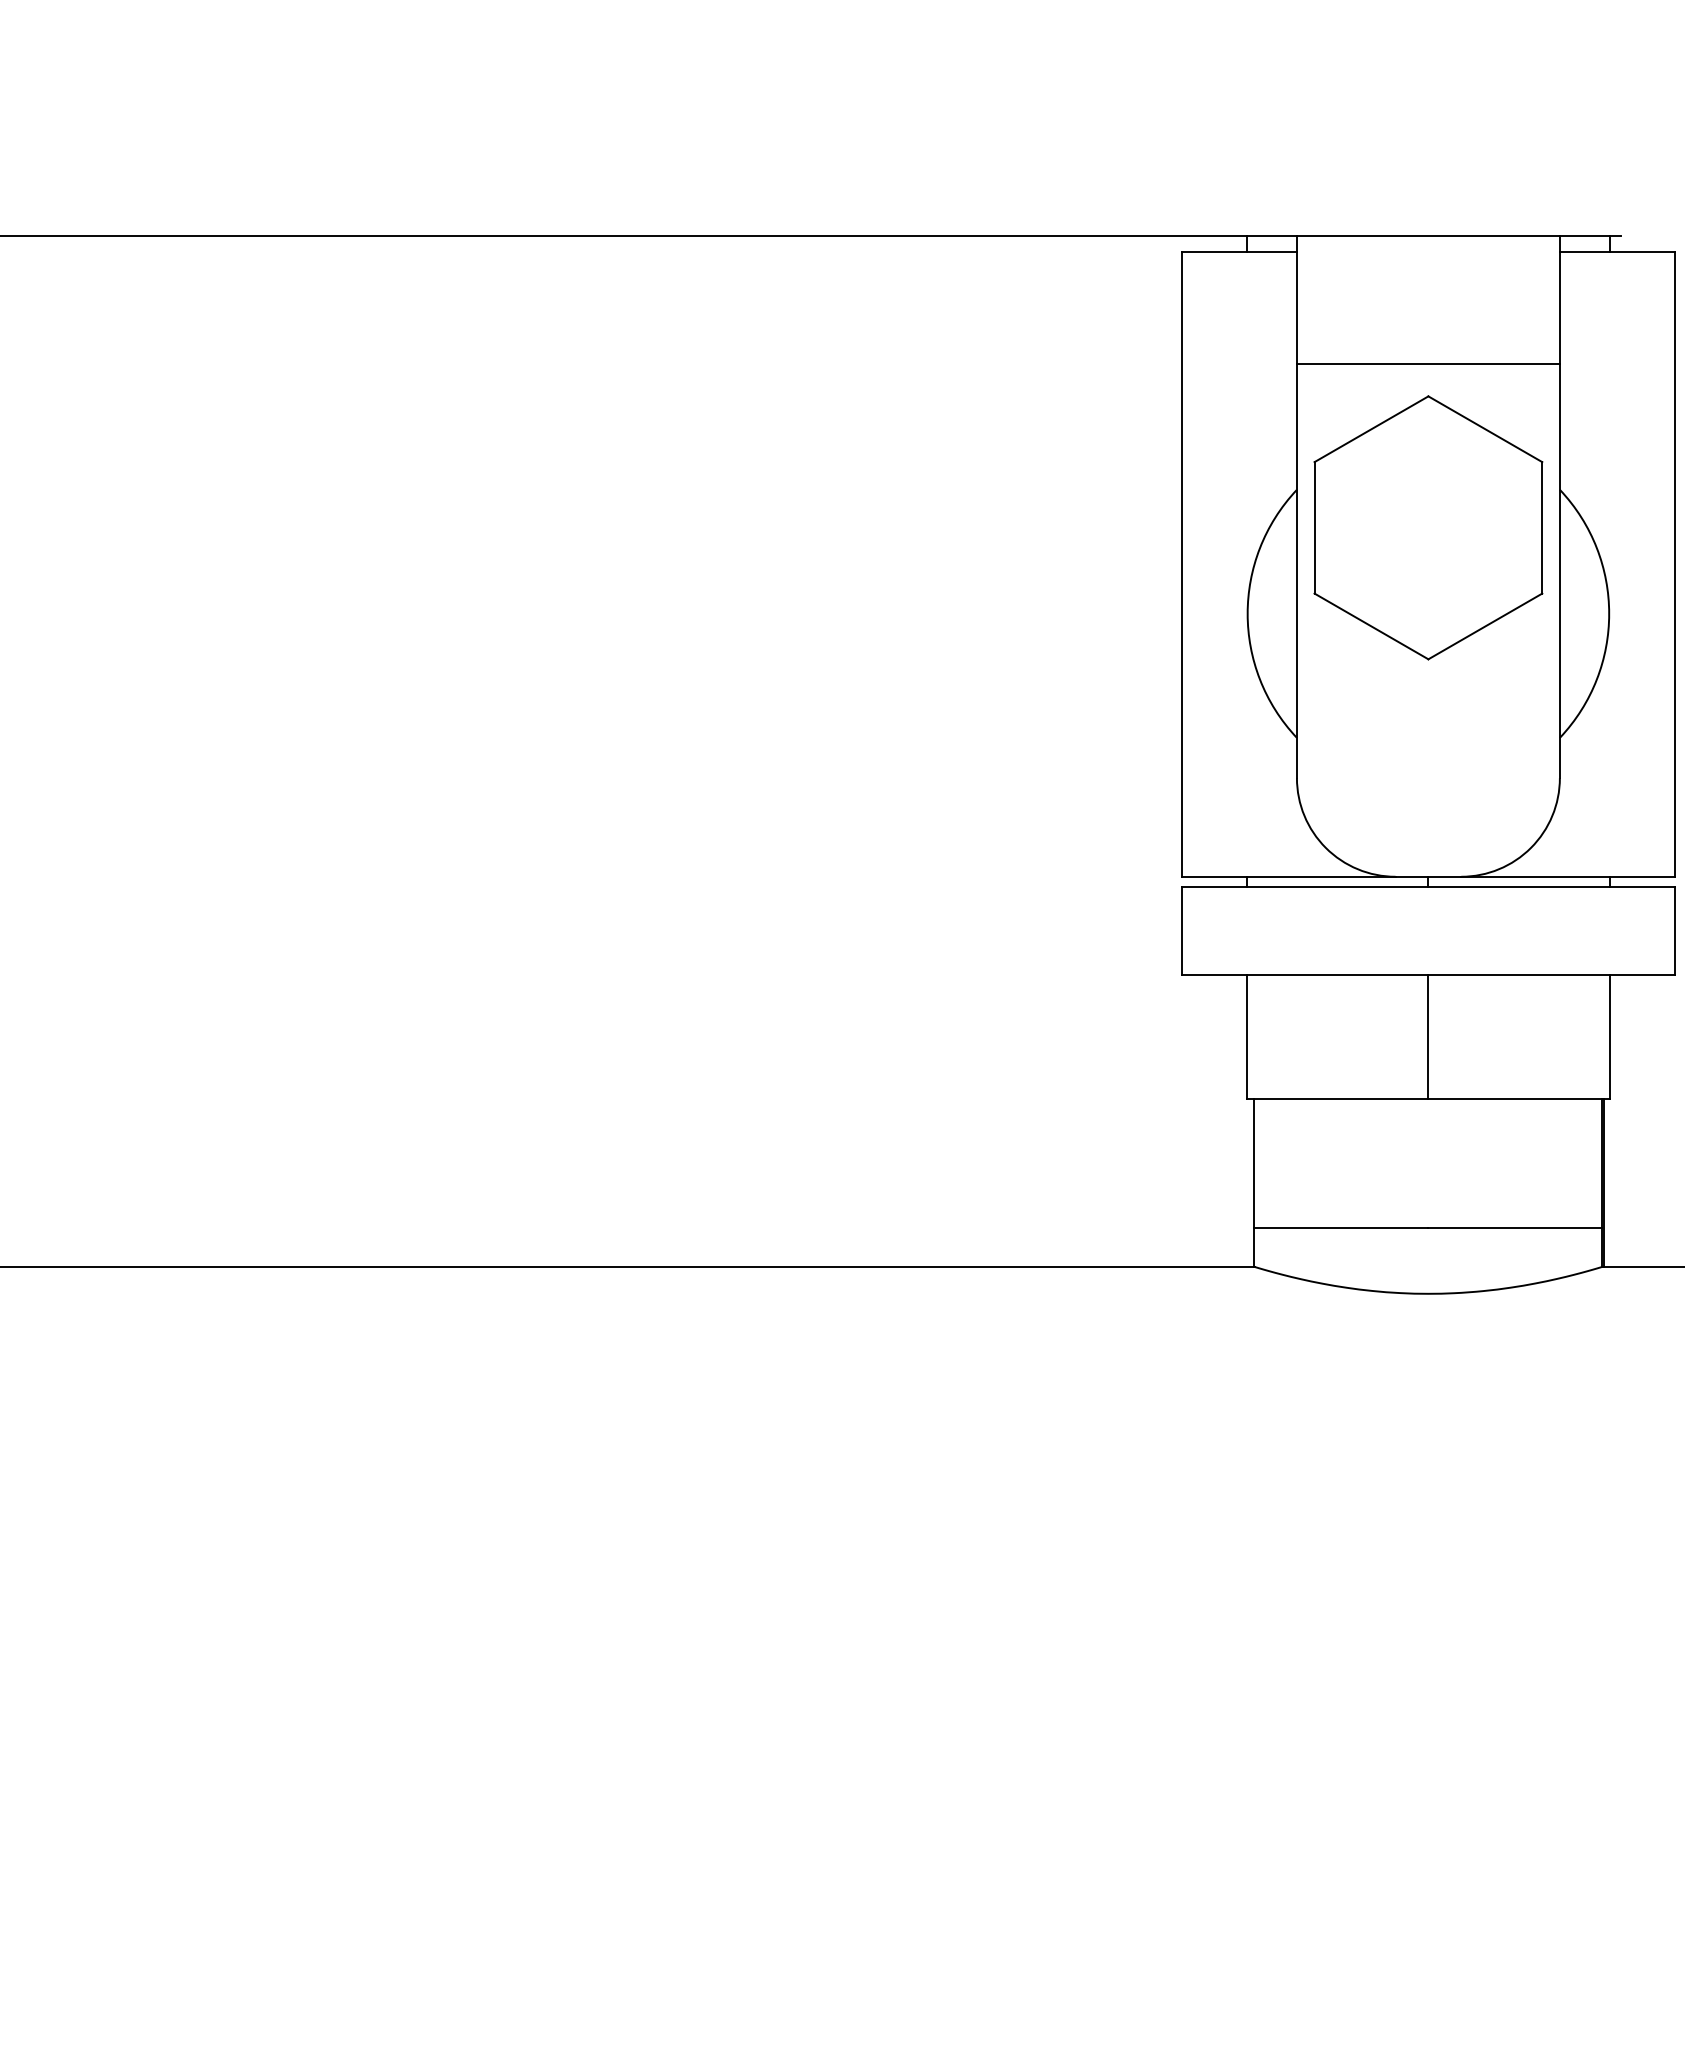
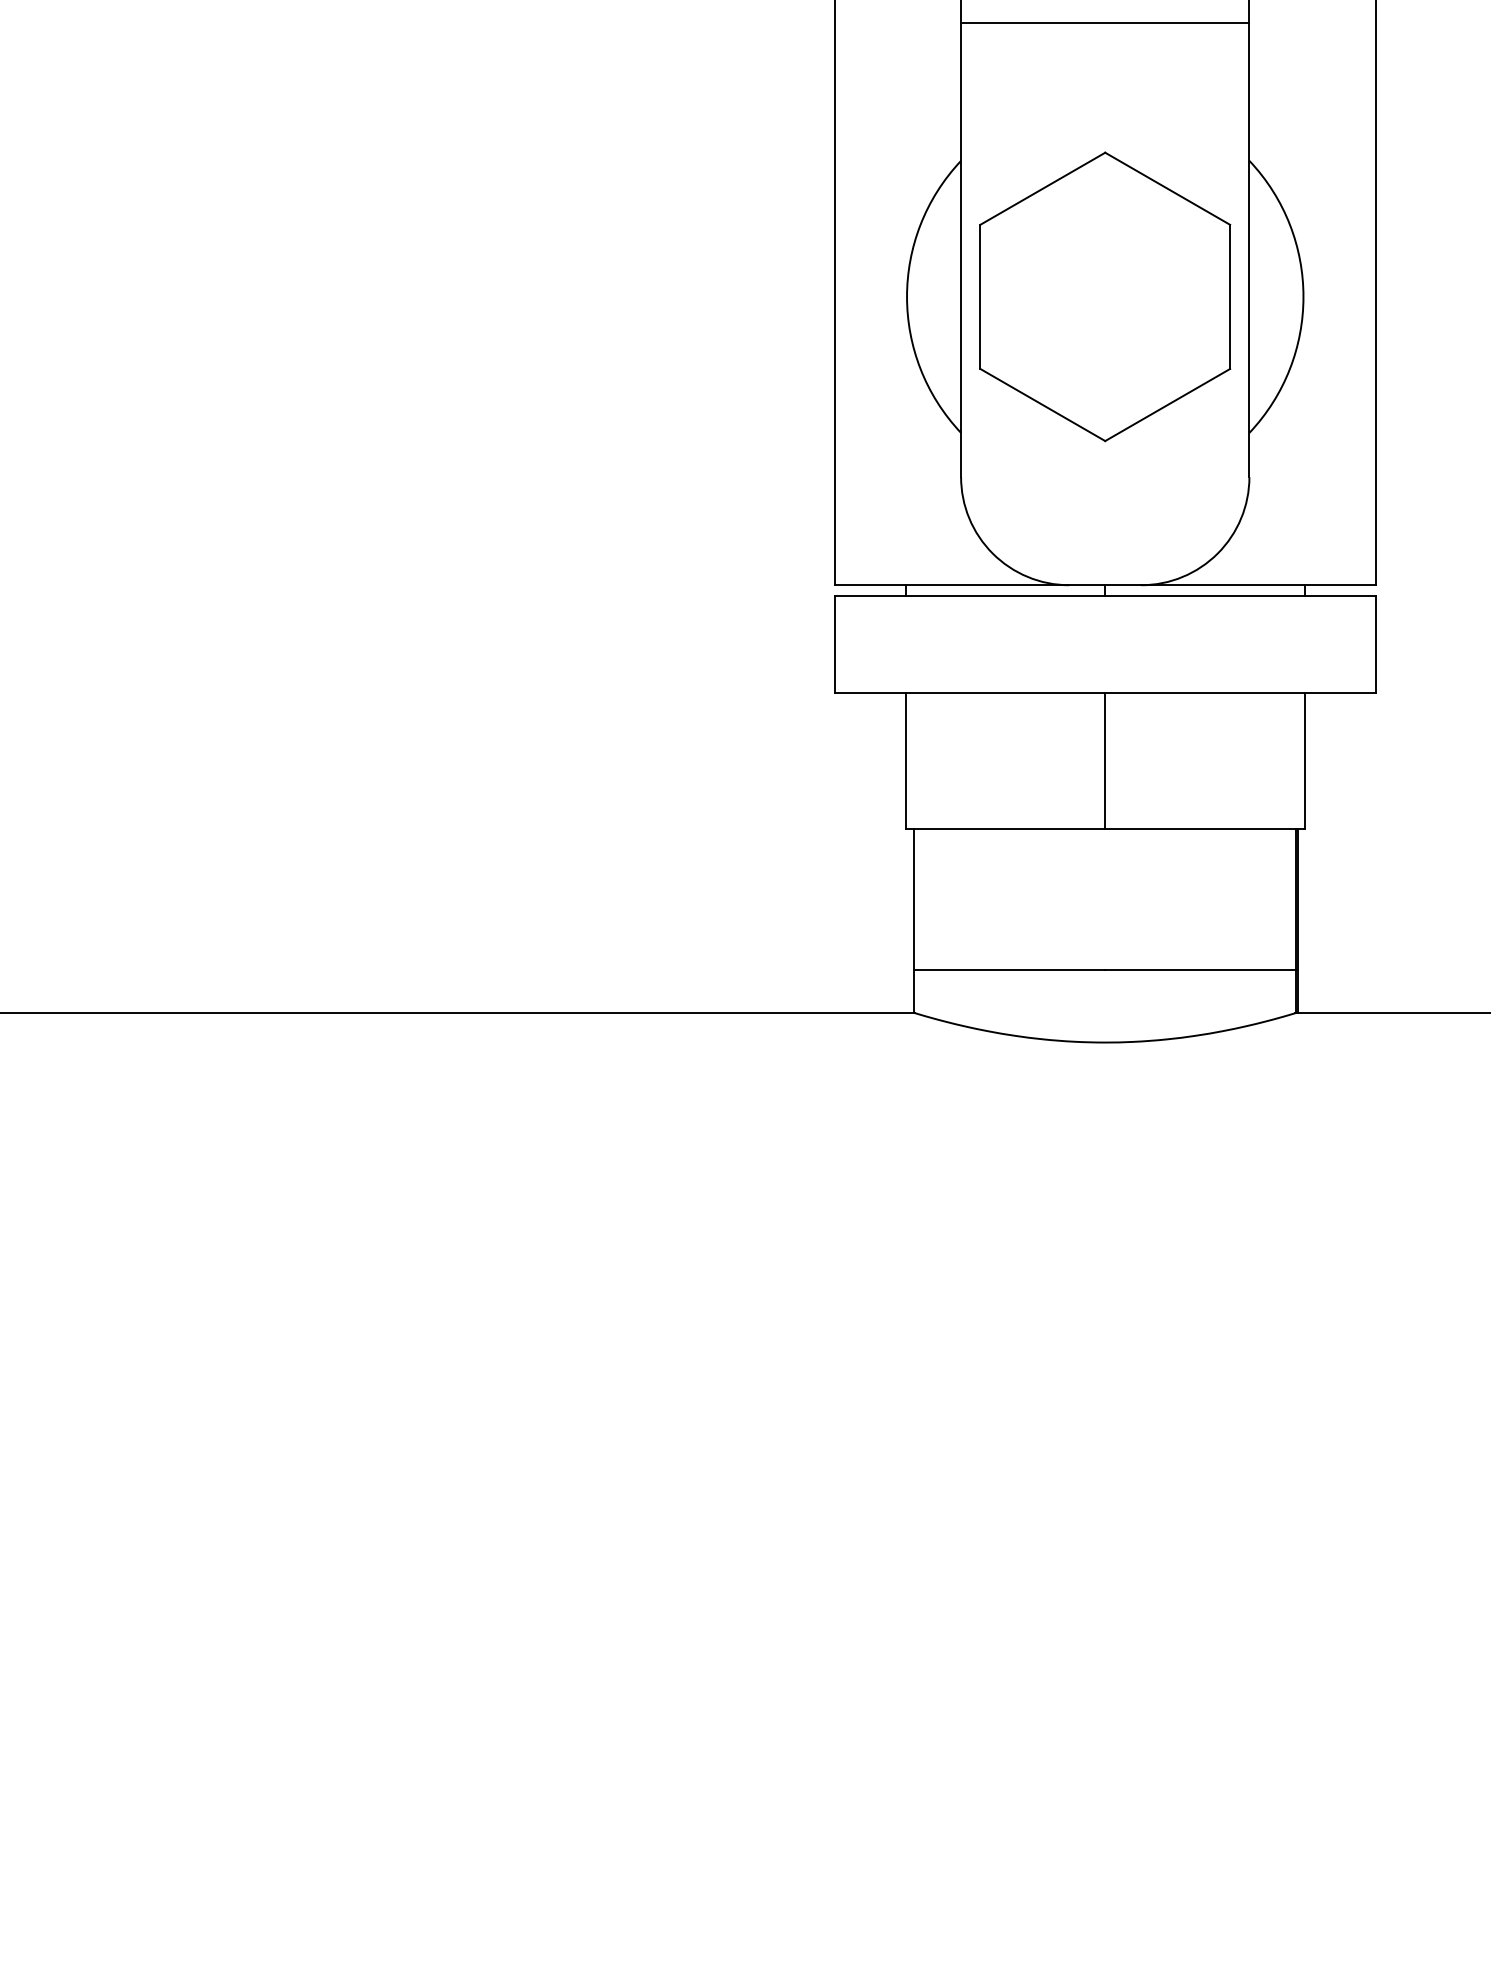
part: (1428, 527) -> (1105, 296), moved

